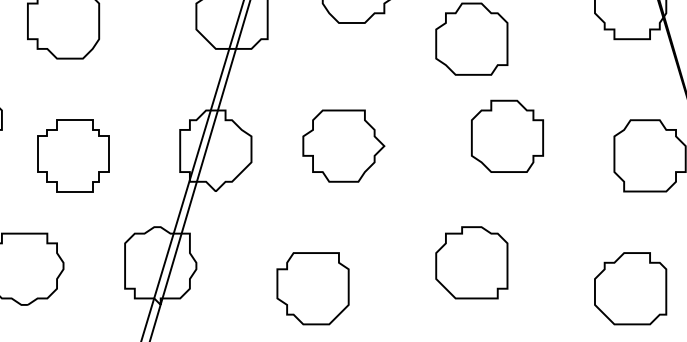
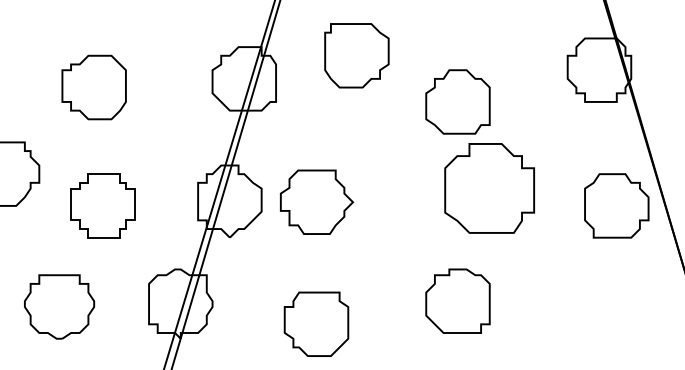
part: (507, 136) -> (489, 188), size x1.4
part: (344, 145) -> (317, 201), moved
part: (630, 287) -> (599, 323), removed

